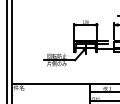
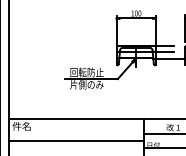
line: (50, 96) -> (75, 141), added

